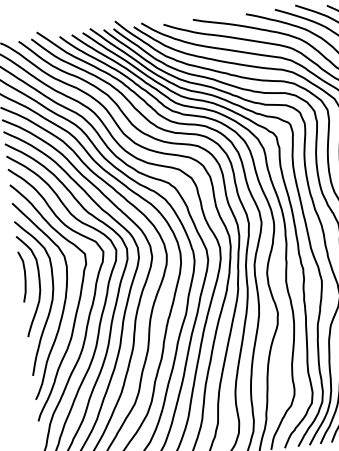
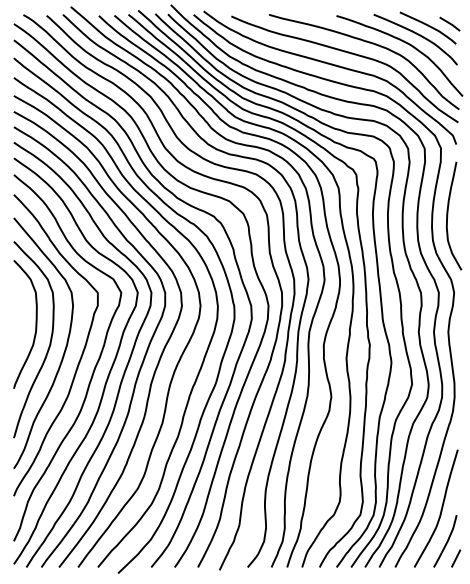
curve: (24, 276) -> (18, 311), removed

